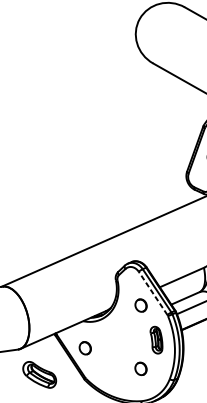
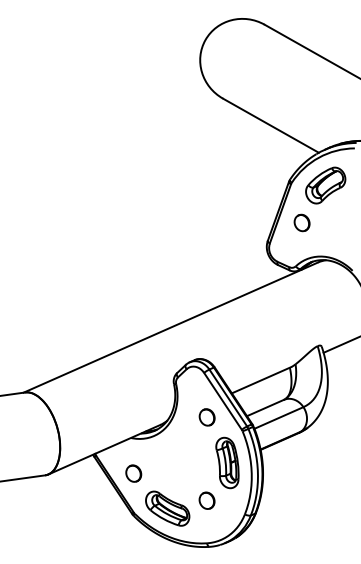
line: (152, 292) -> (222, 400), dashed -> solid
part: (156, 339) -> (227, 462), size x1.43
part: (39, 374) -> (167, 508), moved

